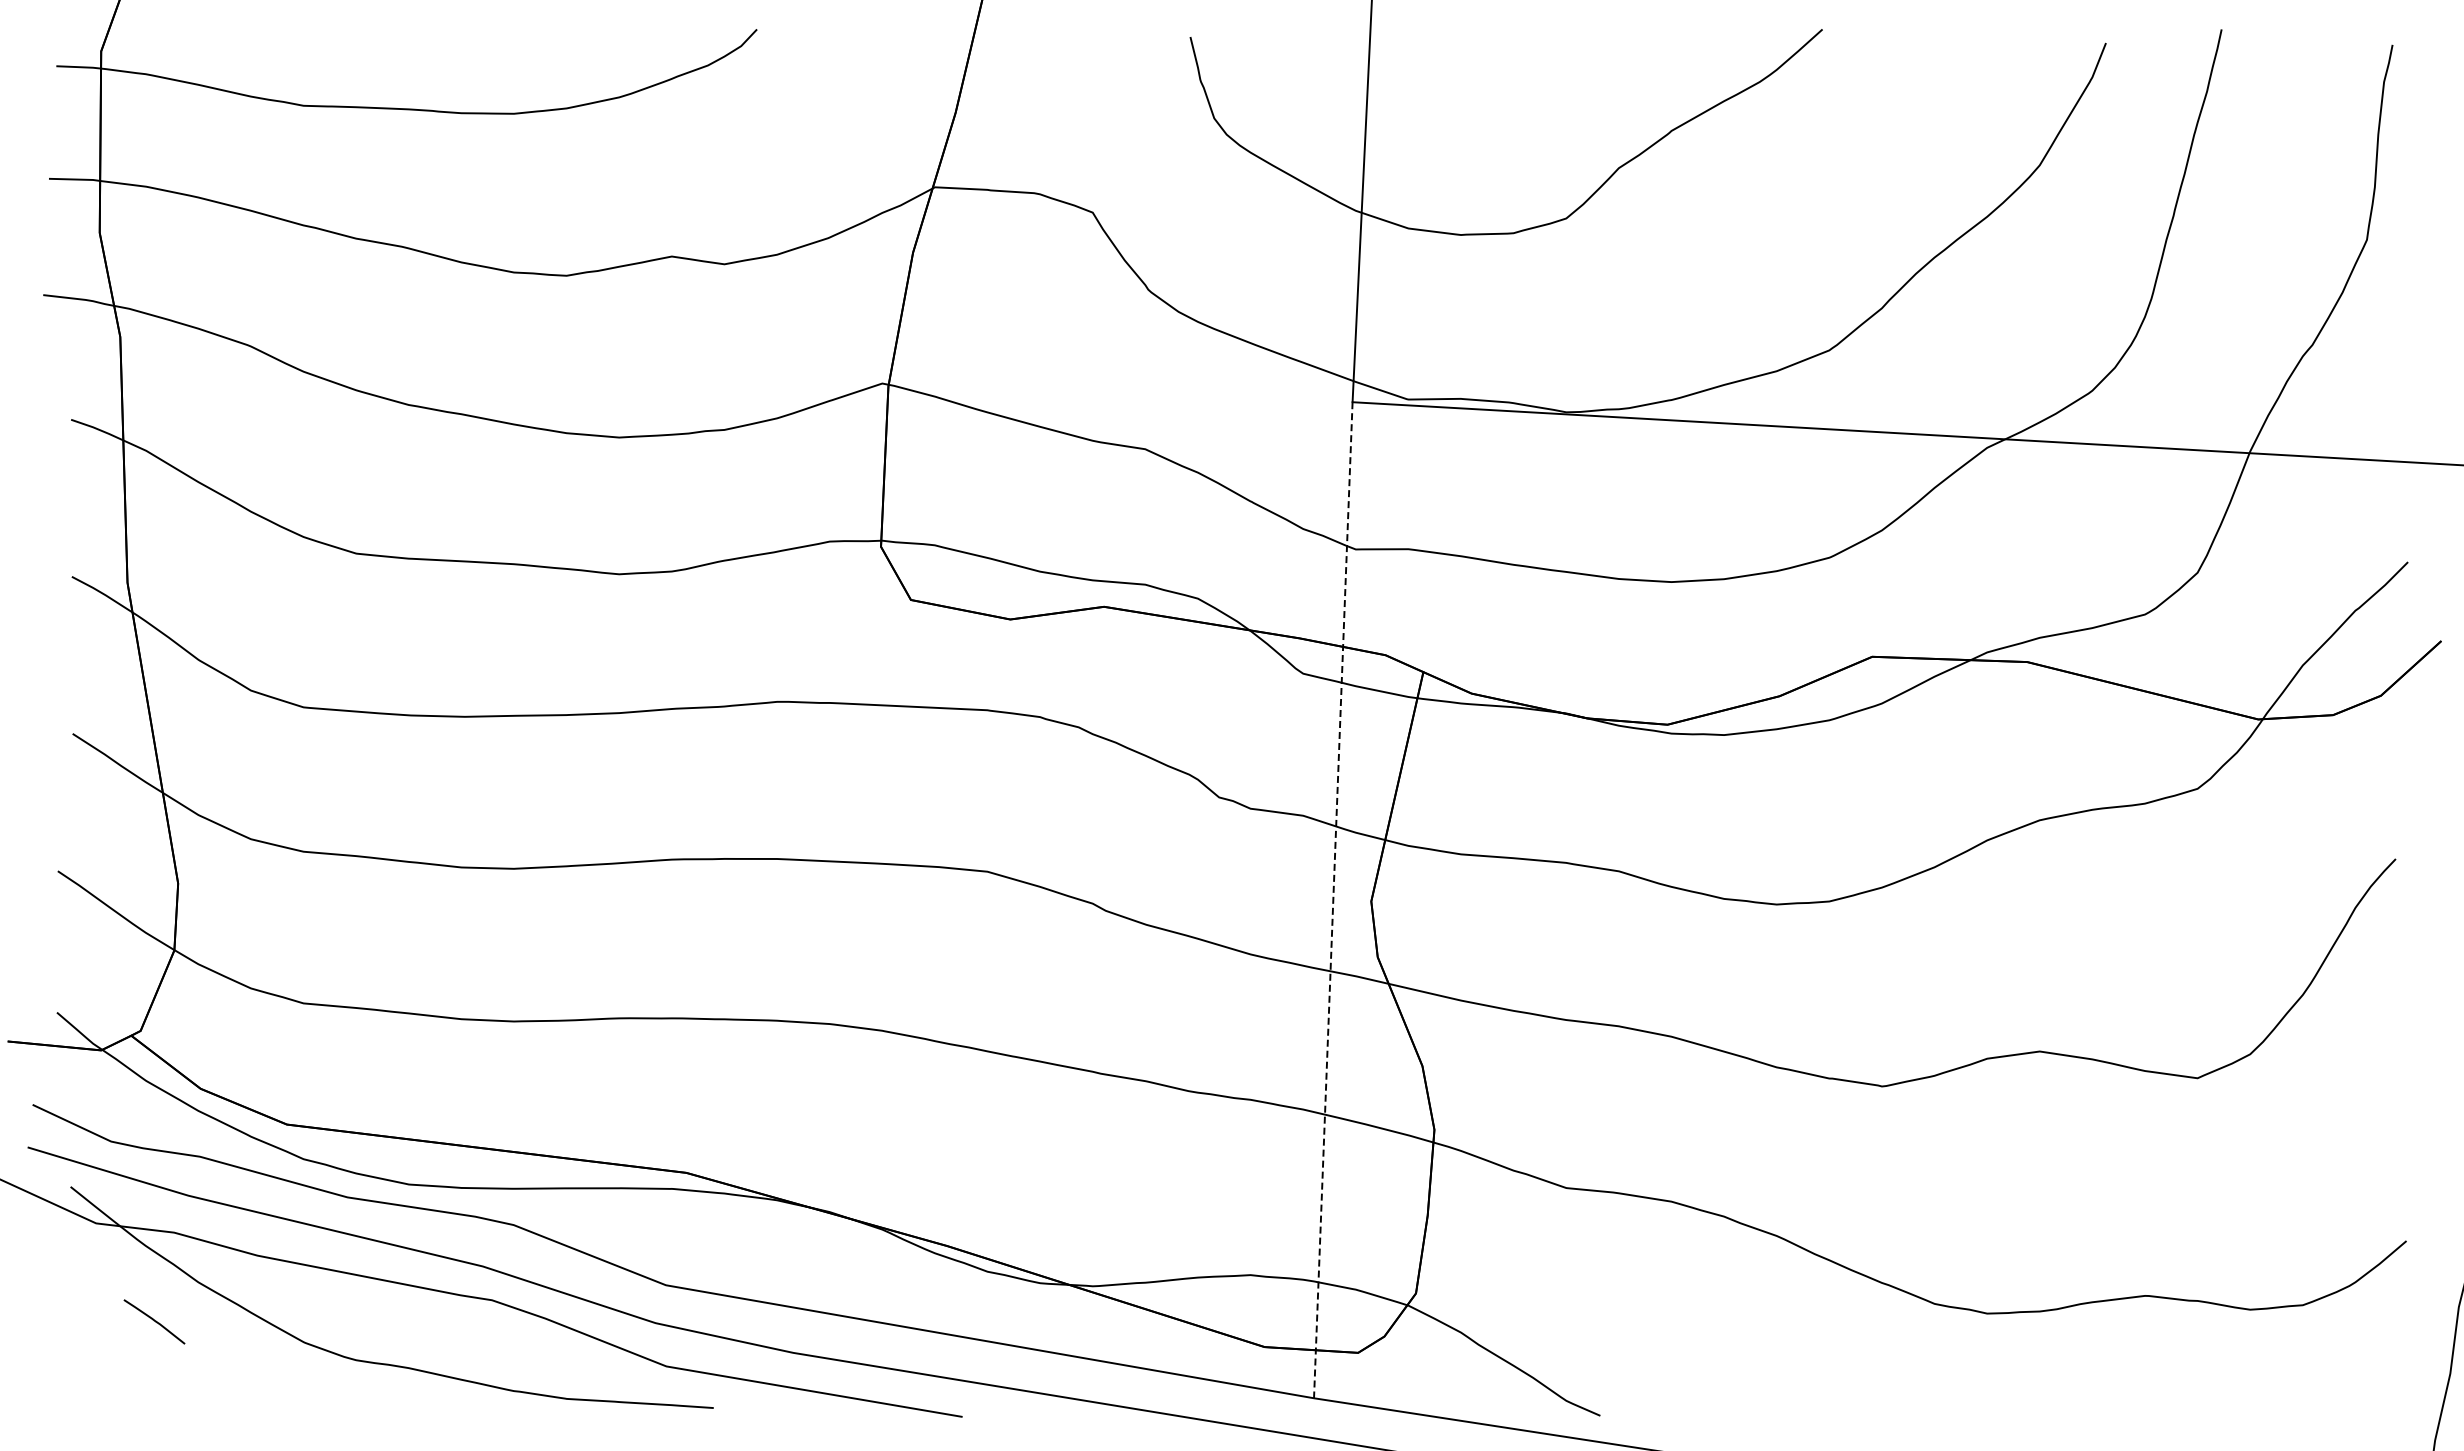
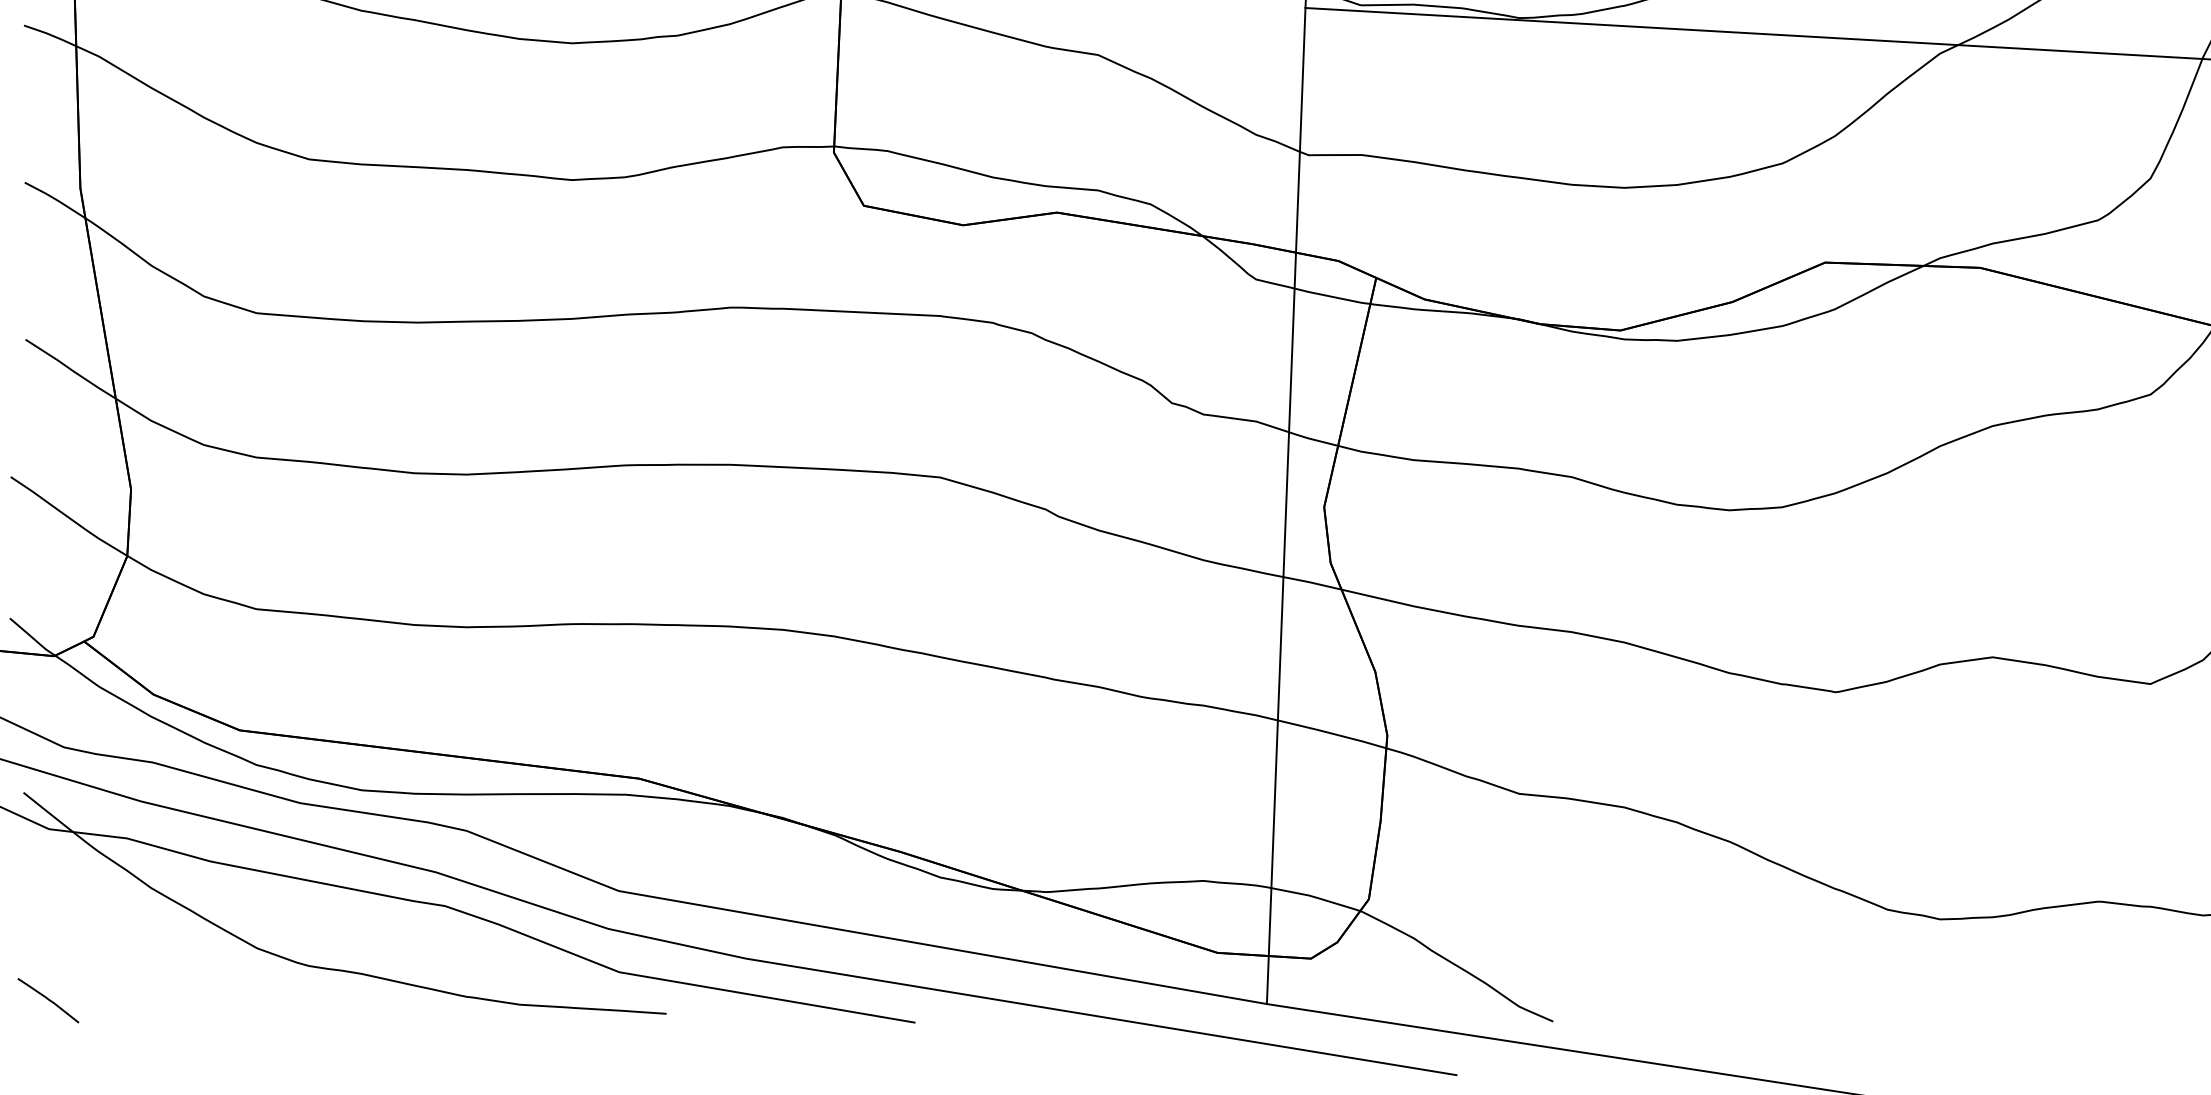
line: (1333, 900) -> (1286, 506), dashed -> solid
curve: (154, 1321) -> (48, 1000), moved

